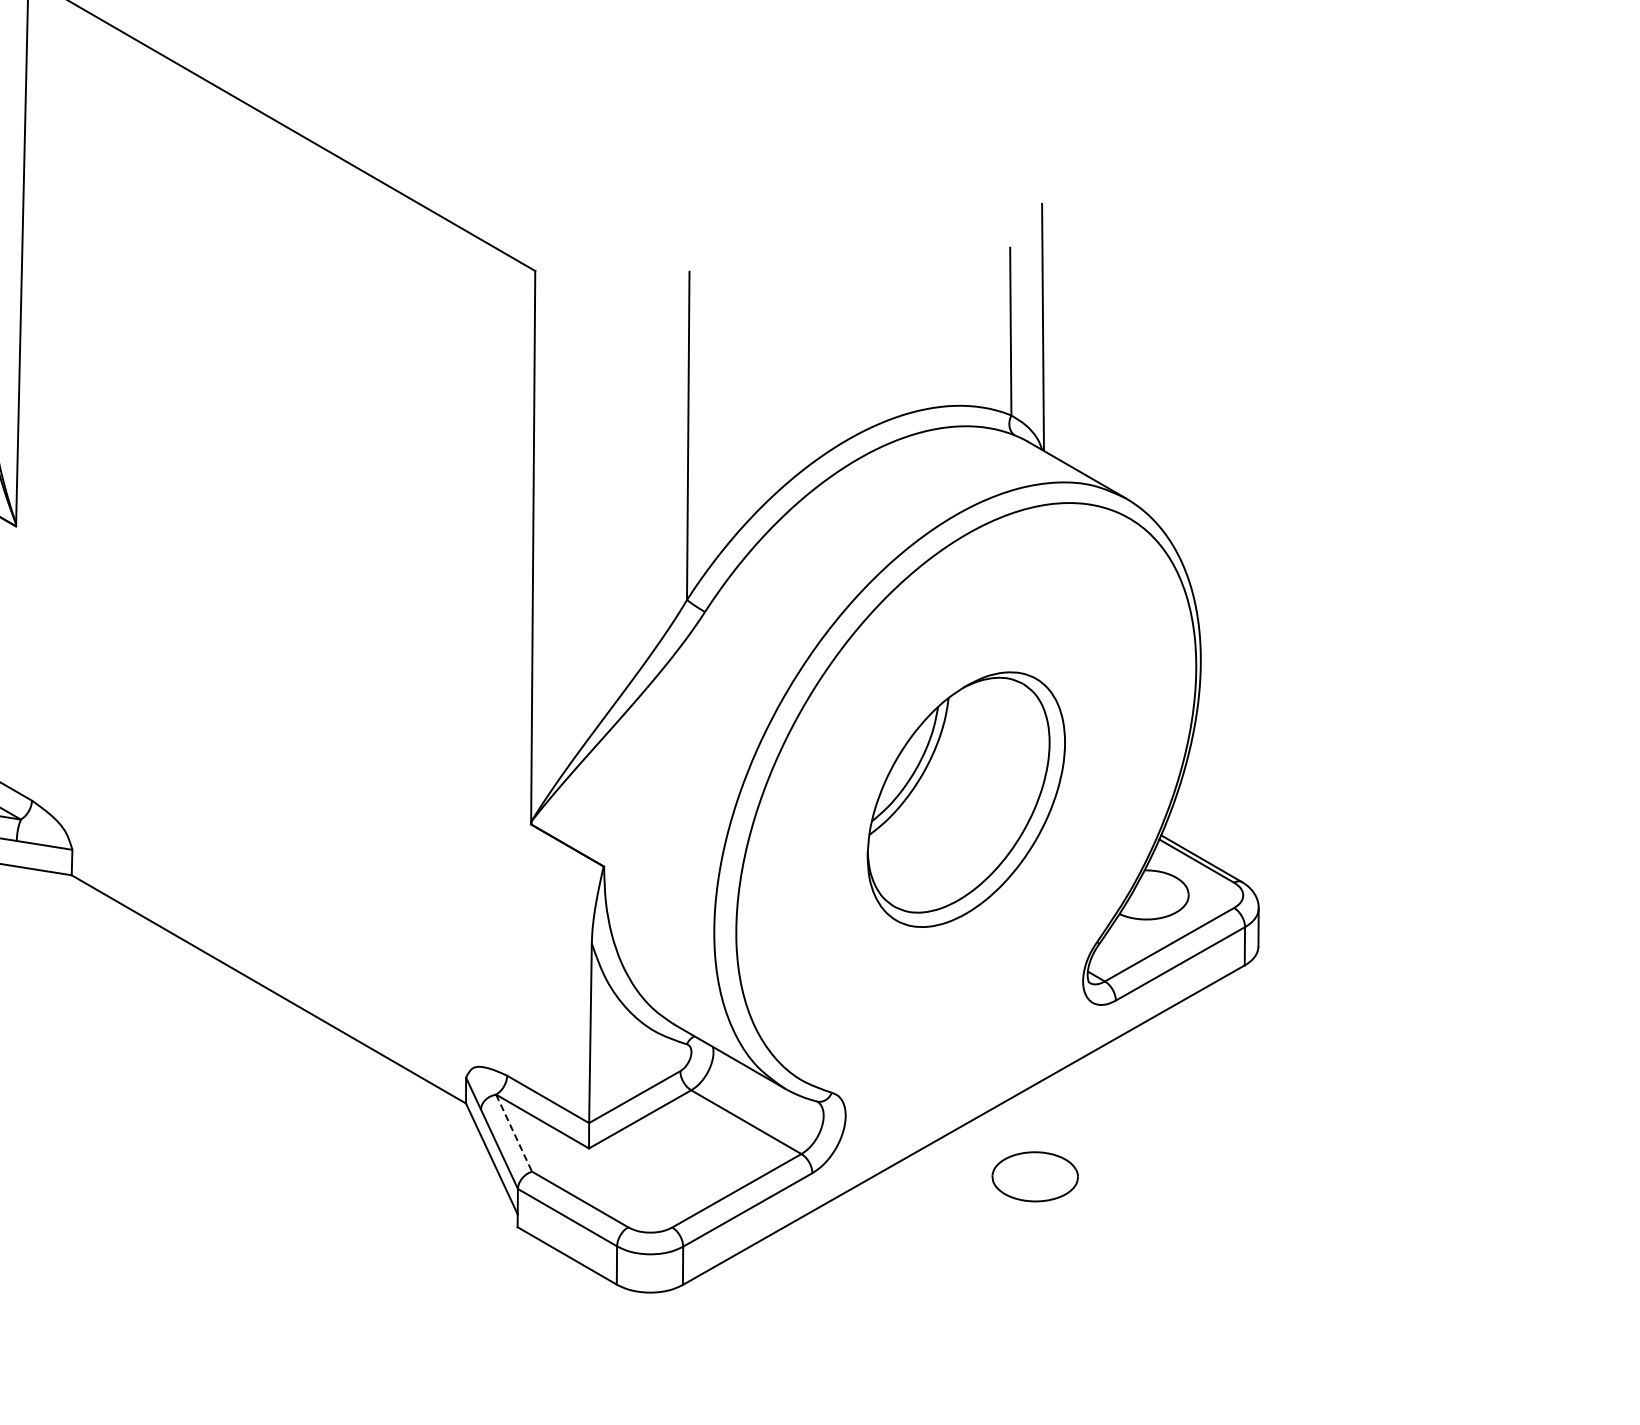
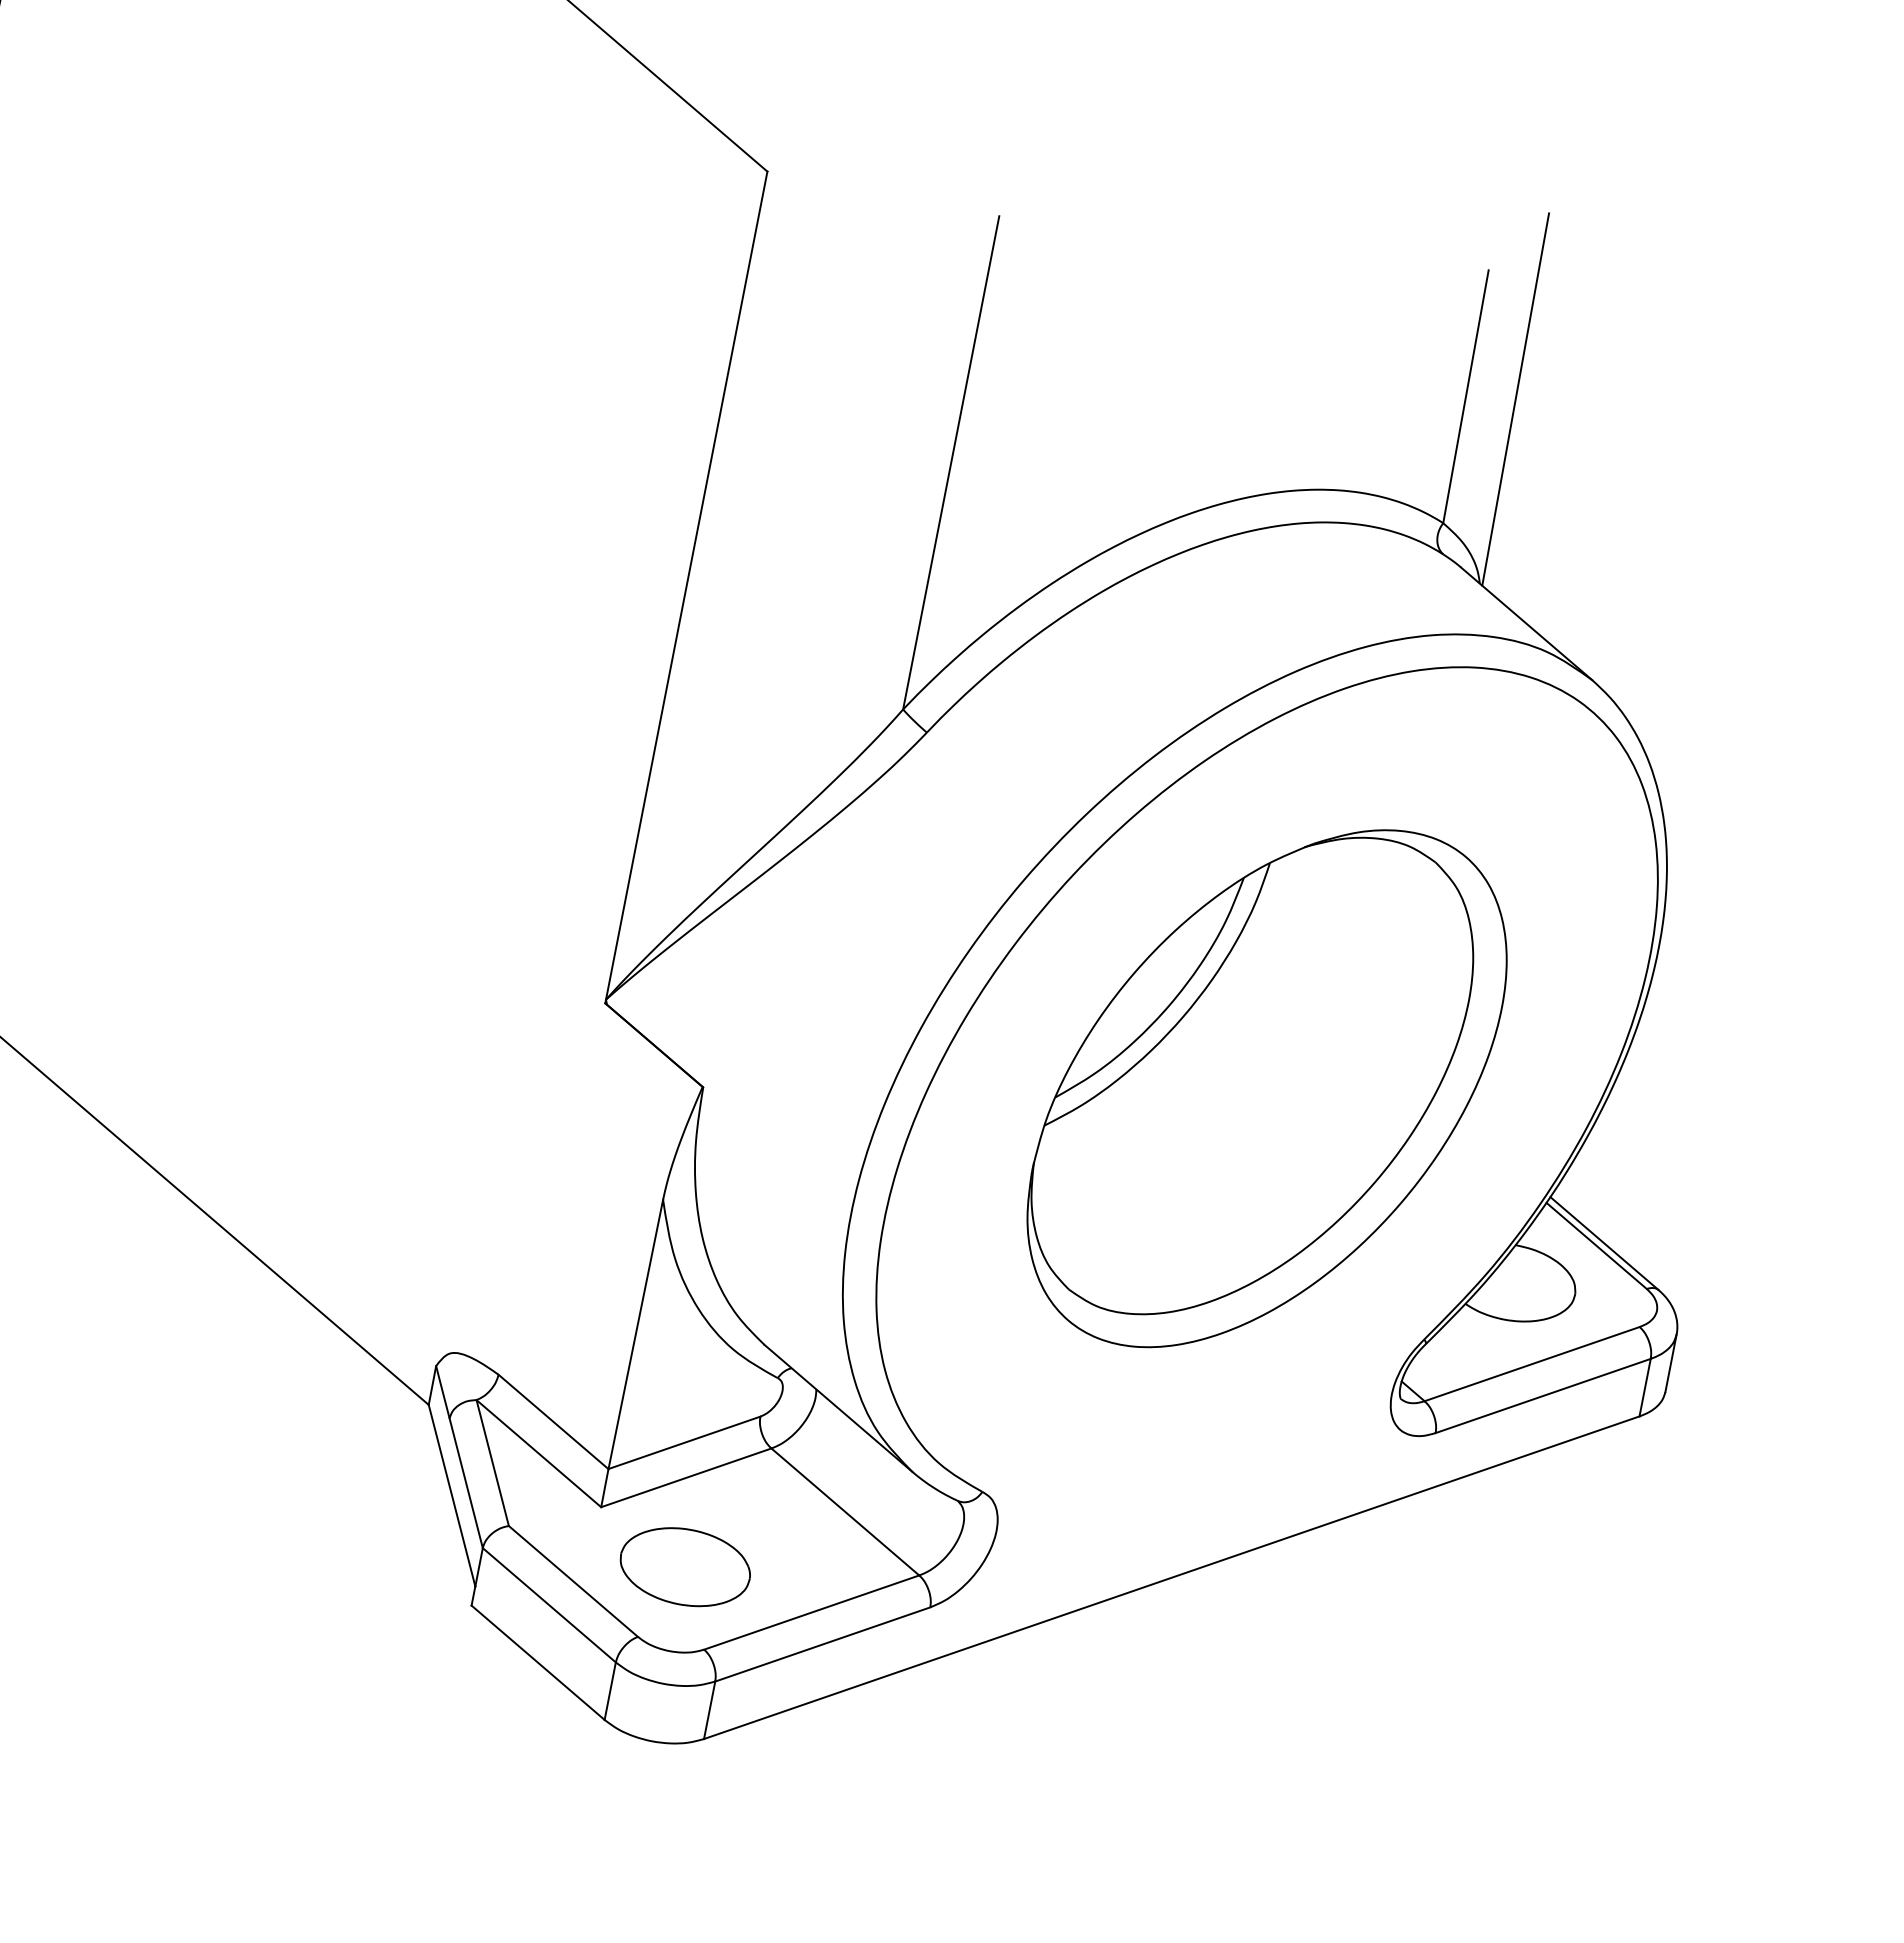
part: (966, 799) -> (1267, 1088), size x1.43
line: (514, 1133) -> (493, 1463), dashed -> solid
part: (1034, 1176) -> (684, 1566), moved

